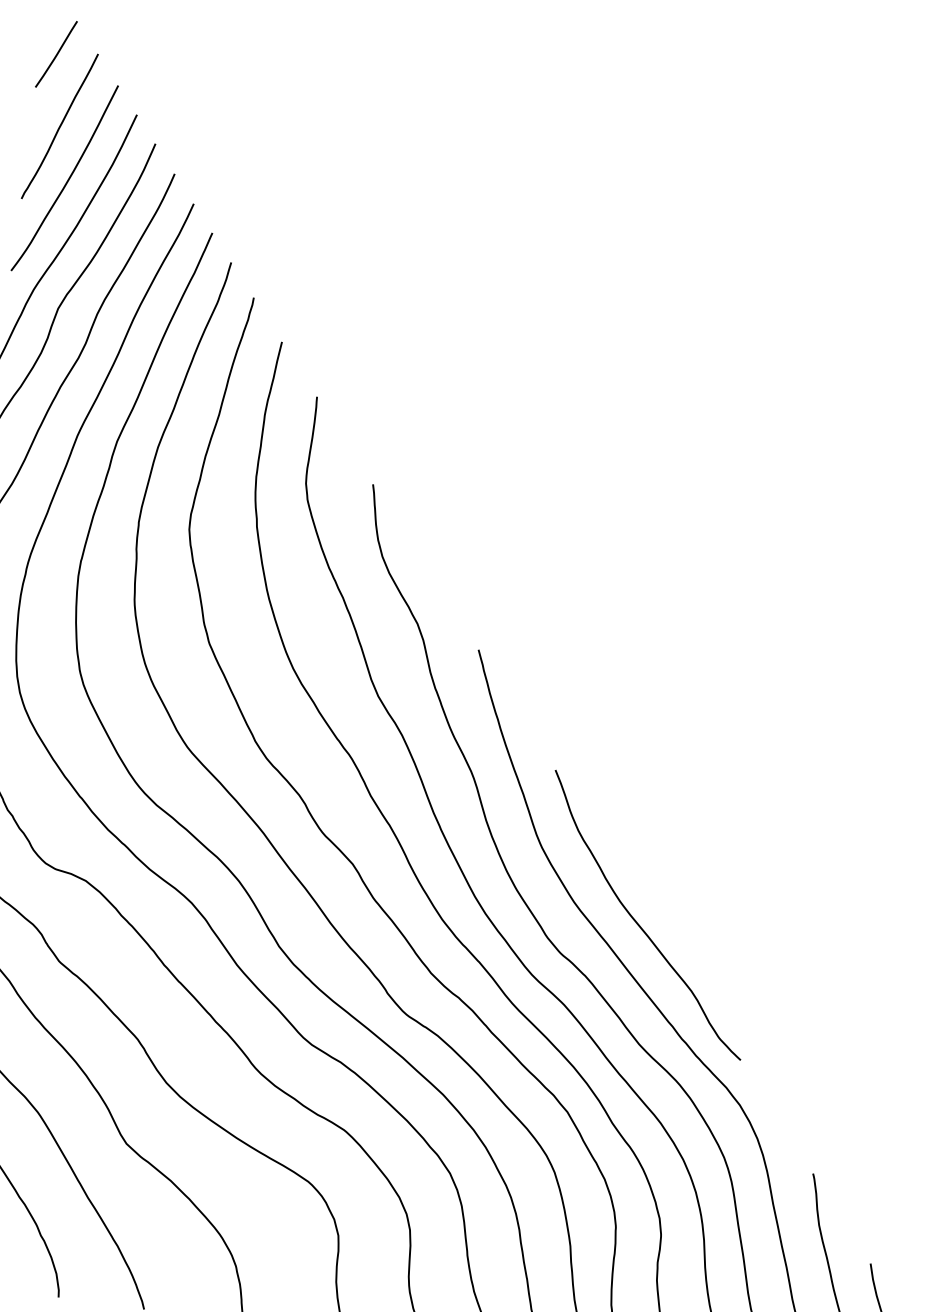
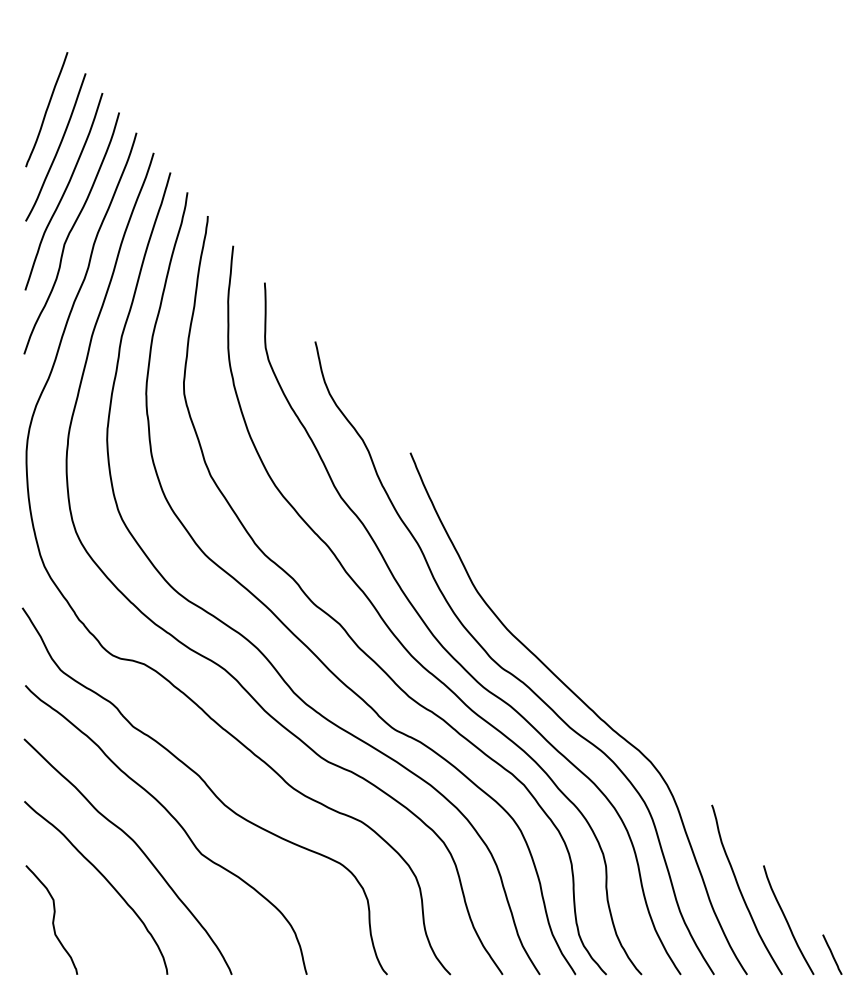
line: (56, 53) -> (36, 56), removed
curve: (638, 922) -> (556, 637), removed

